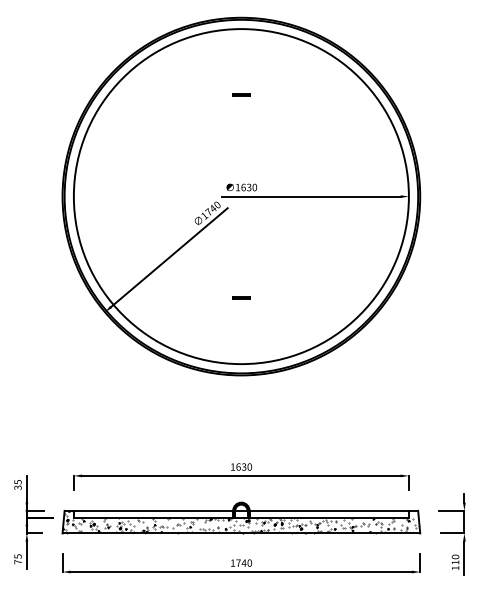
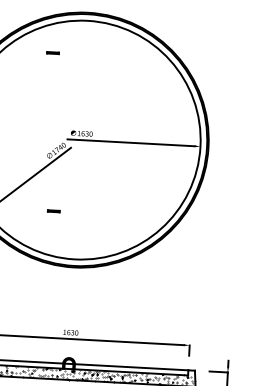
line: (241, 94) -> (53, 52), moved
line: (241, 297) -> (53, 210), moved

